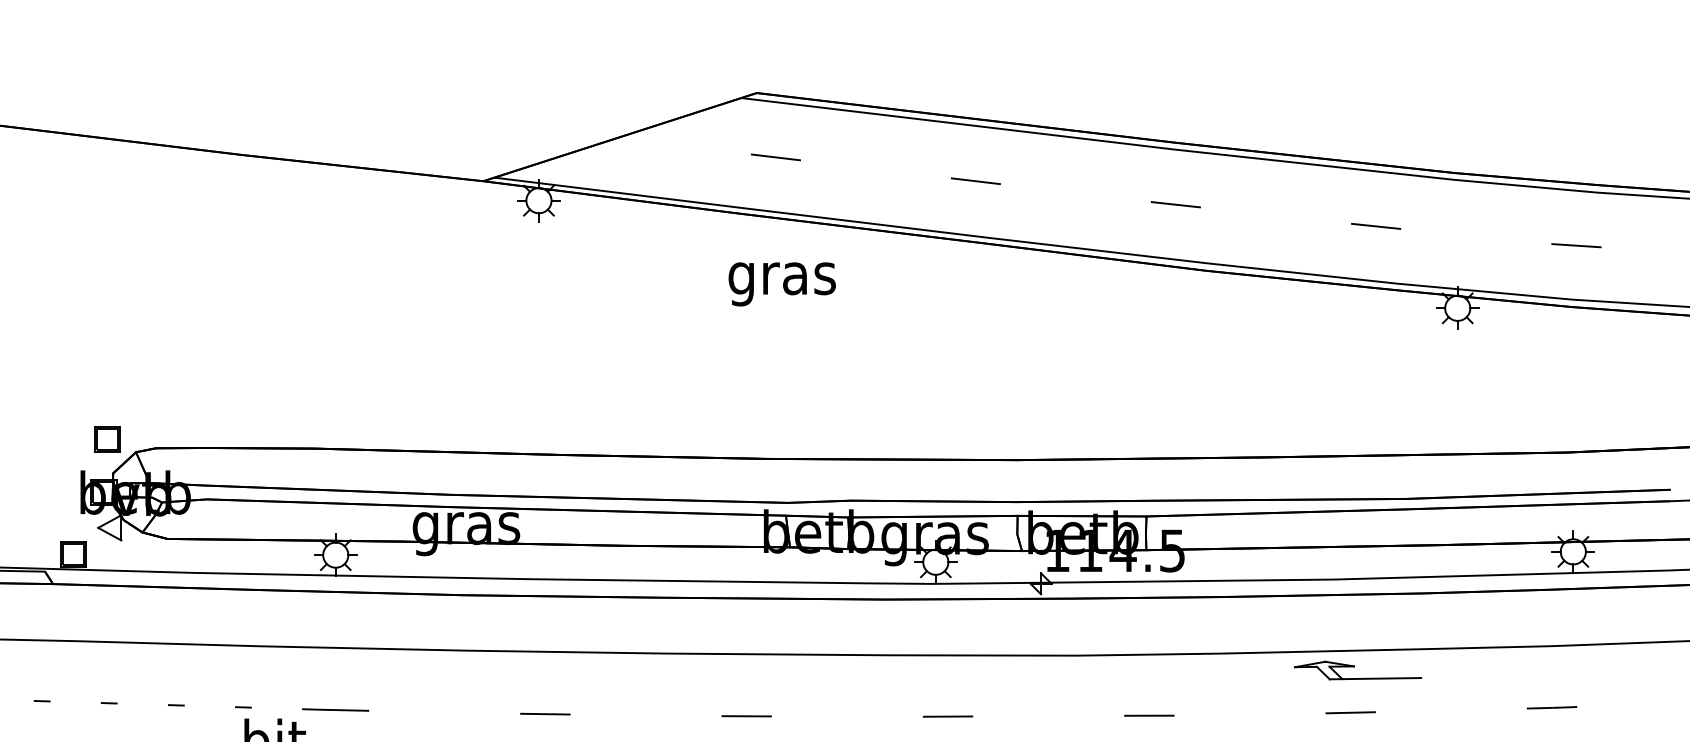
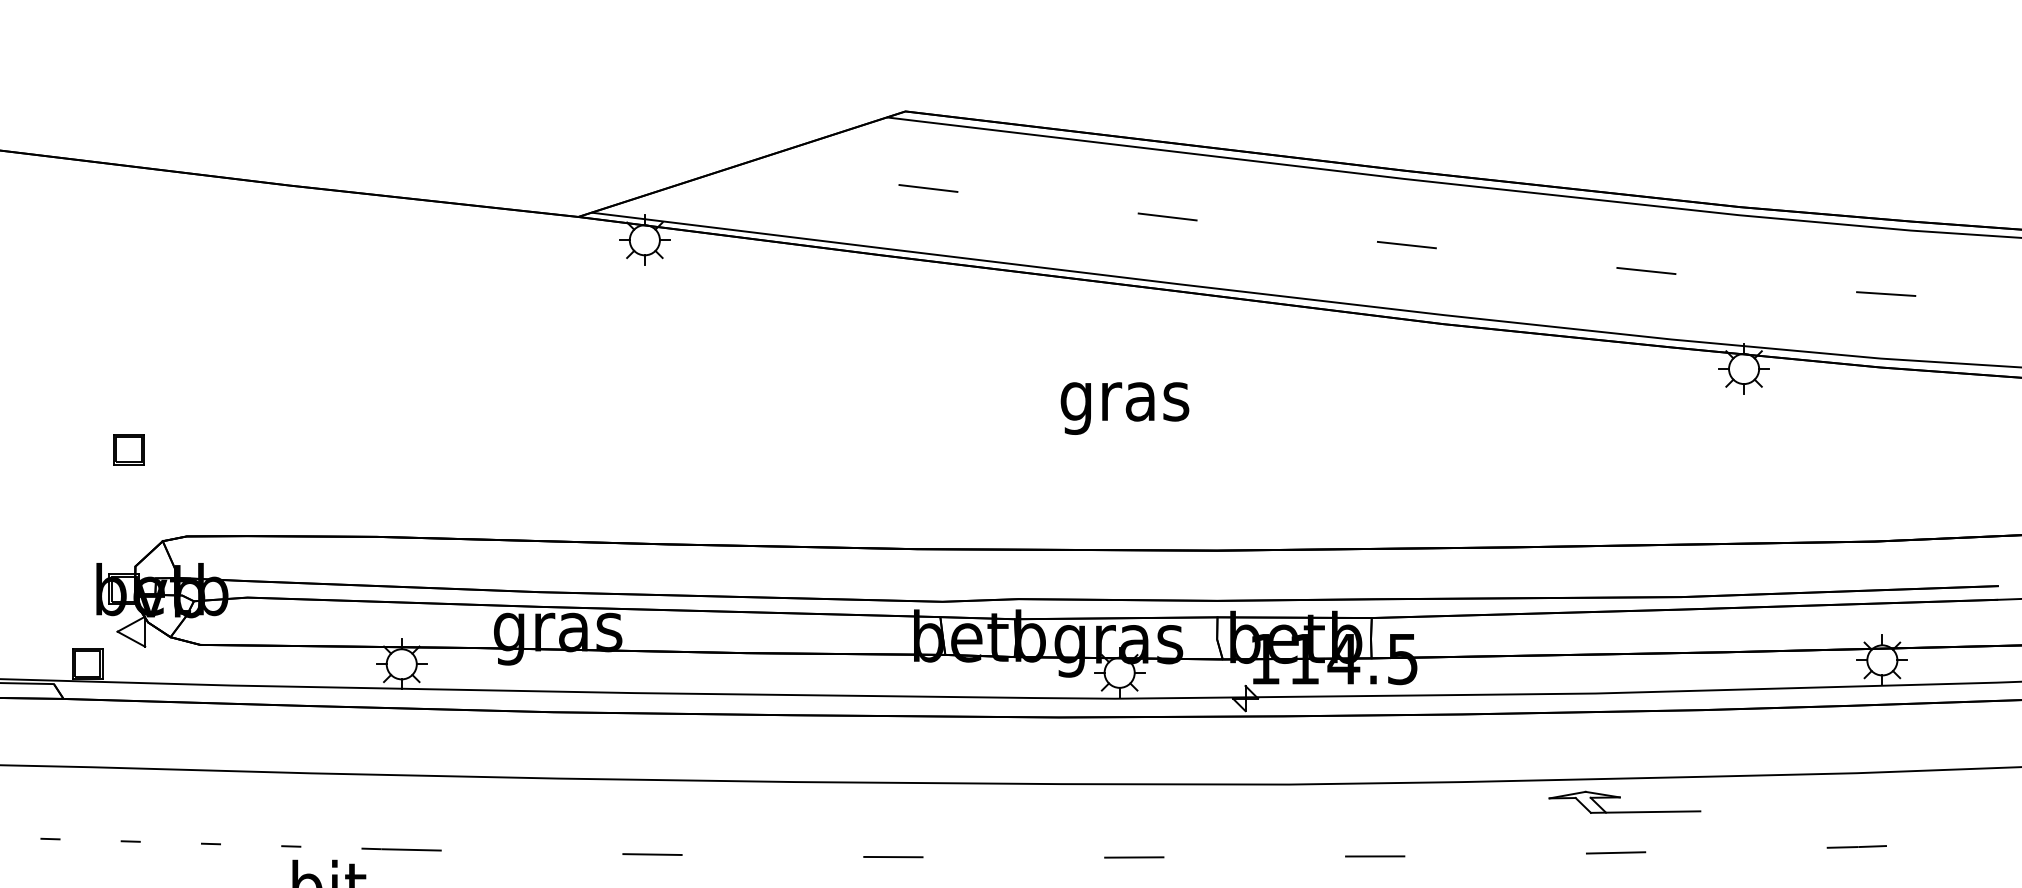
text: (781, 284) -> (1124, 408), moved
part: (107, 439) -> (128, 449), moved

